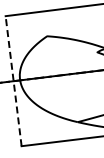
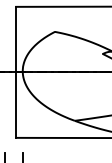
line: (13, 81) -> (16, 72), dashed -> solid

